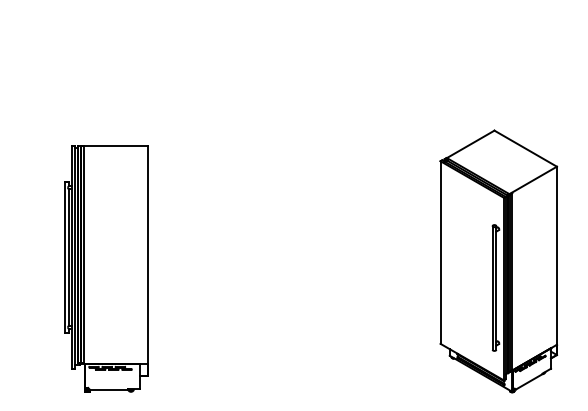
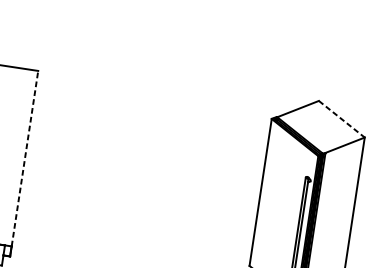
line: (526, 148) -> (342, 119), solid -> dashed
line: (147, 254) -> (24, 158), solid -> dashed

